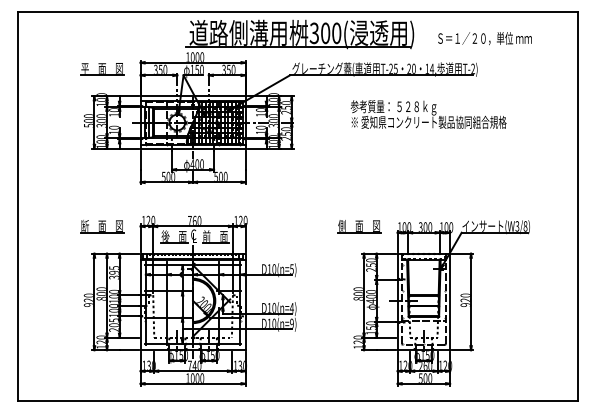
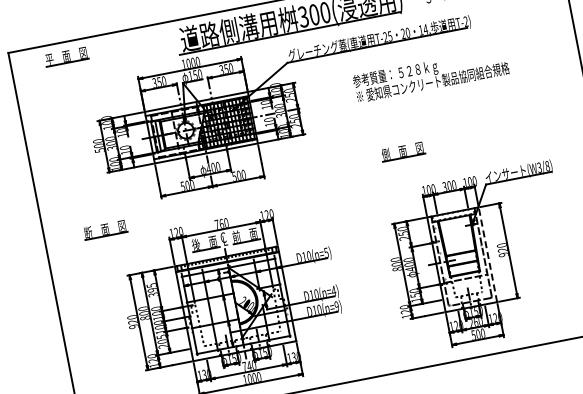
part: (102, 69) -> (66, 57), moved
part: (102, 226) -> (105, 229), moved
part: (359, 226) -> (403, 151), moved
line: (450, 301) -> (488, 254), solid -> dashed

